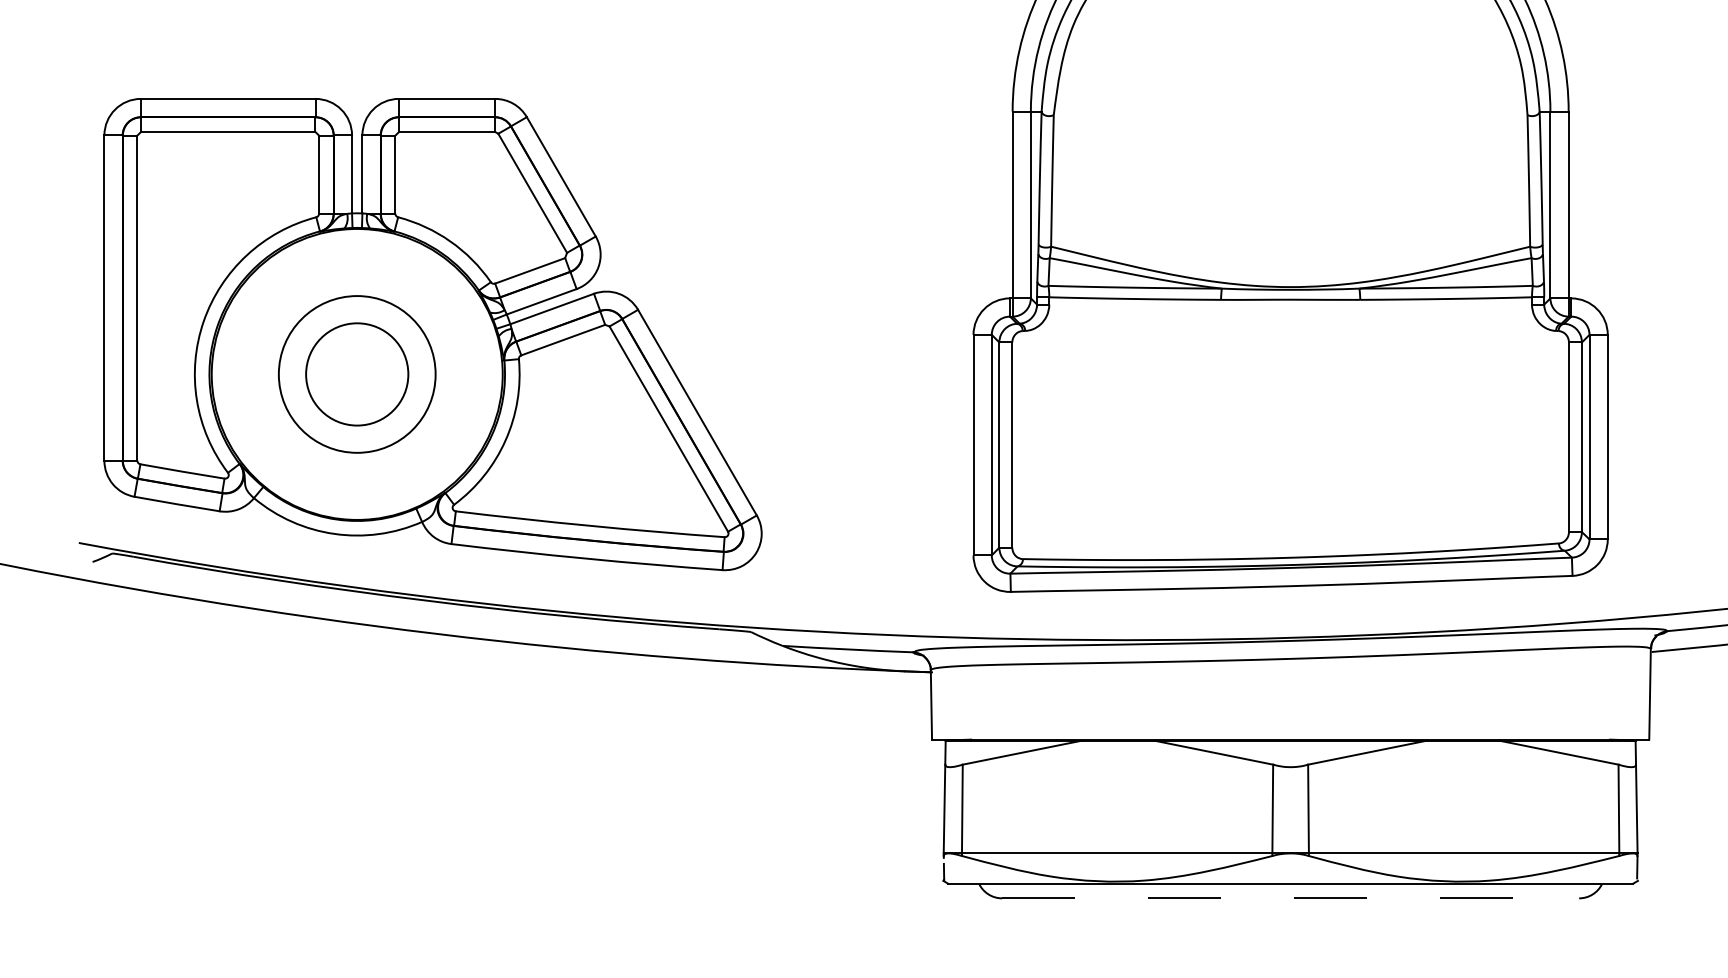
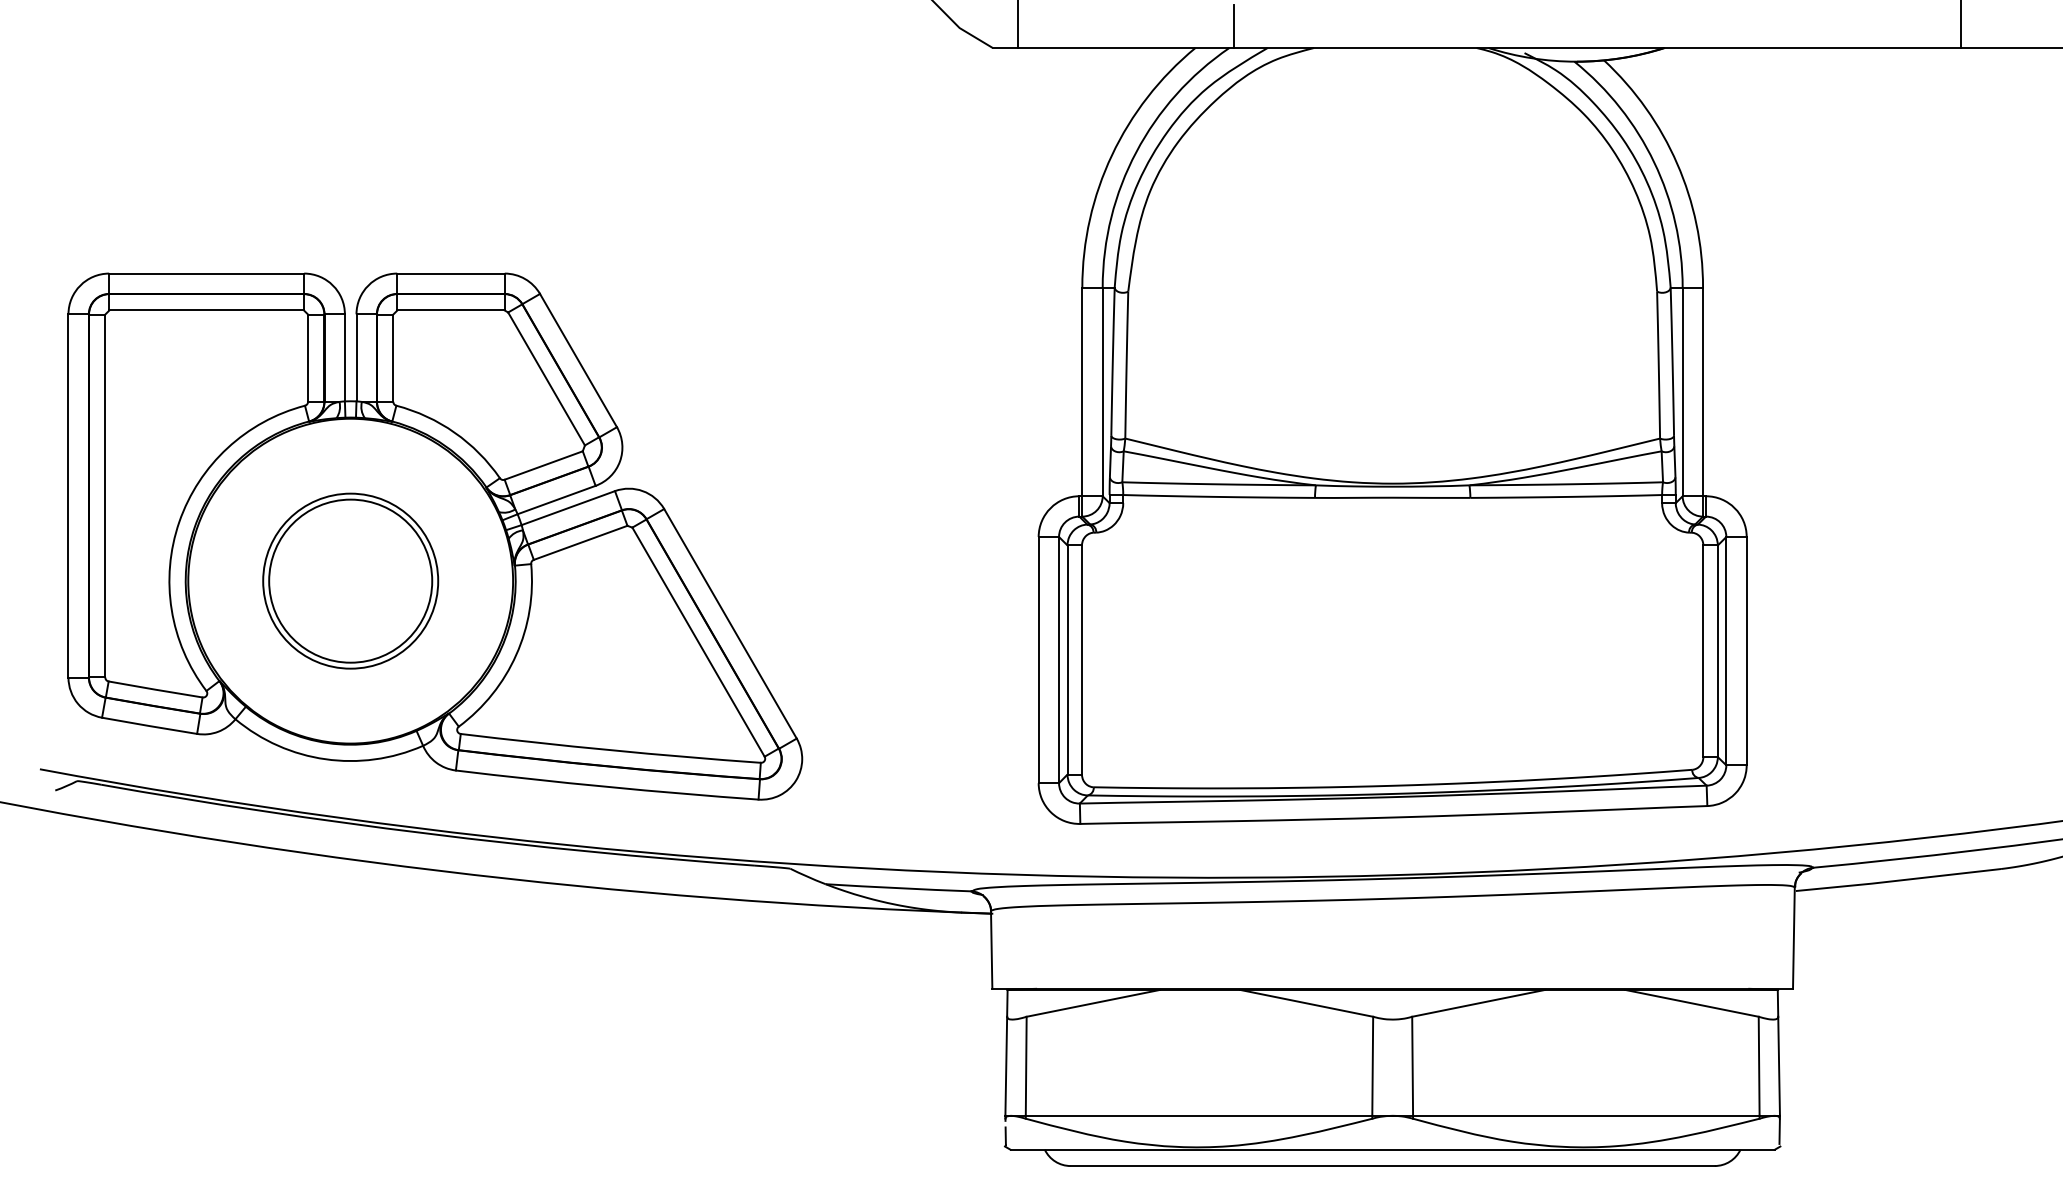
circle: (357, 373) -> (350, 580), size x1.43
line: (1291, 898) -> (1393, 1166), dashed -> solid

